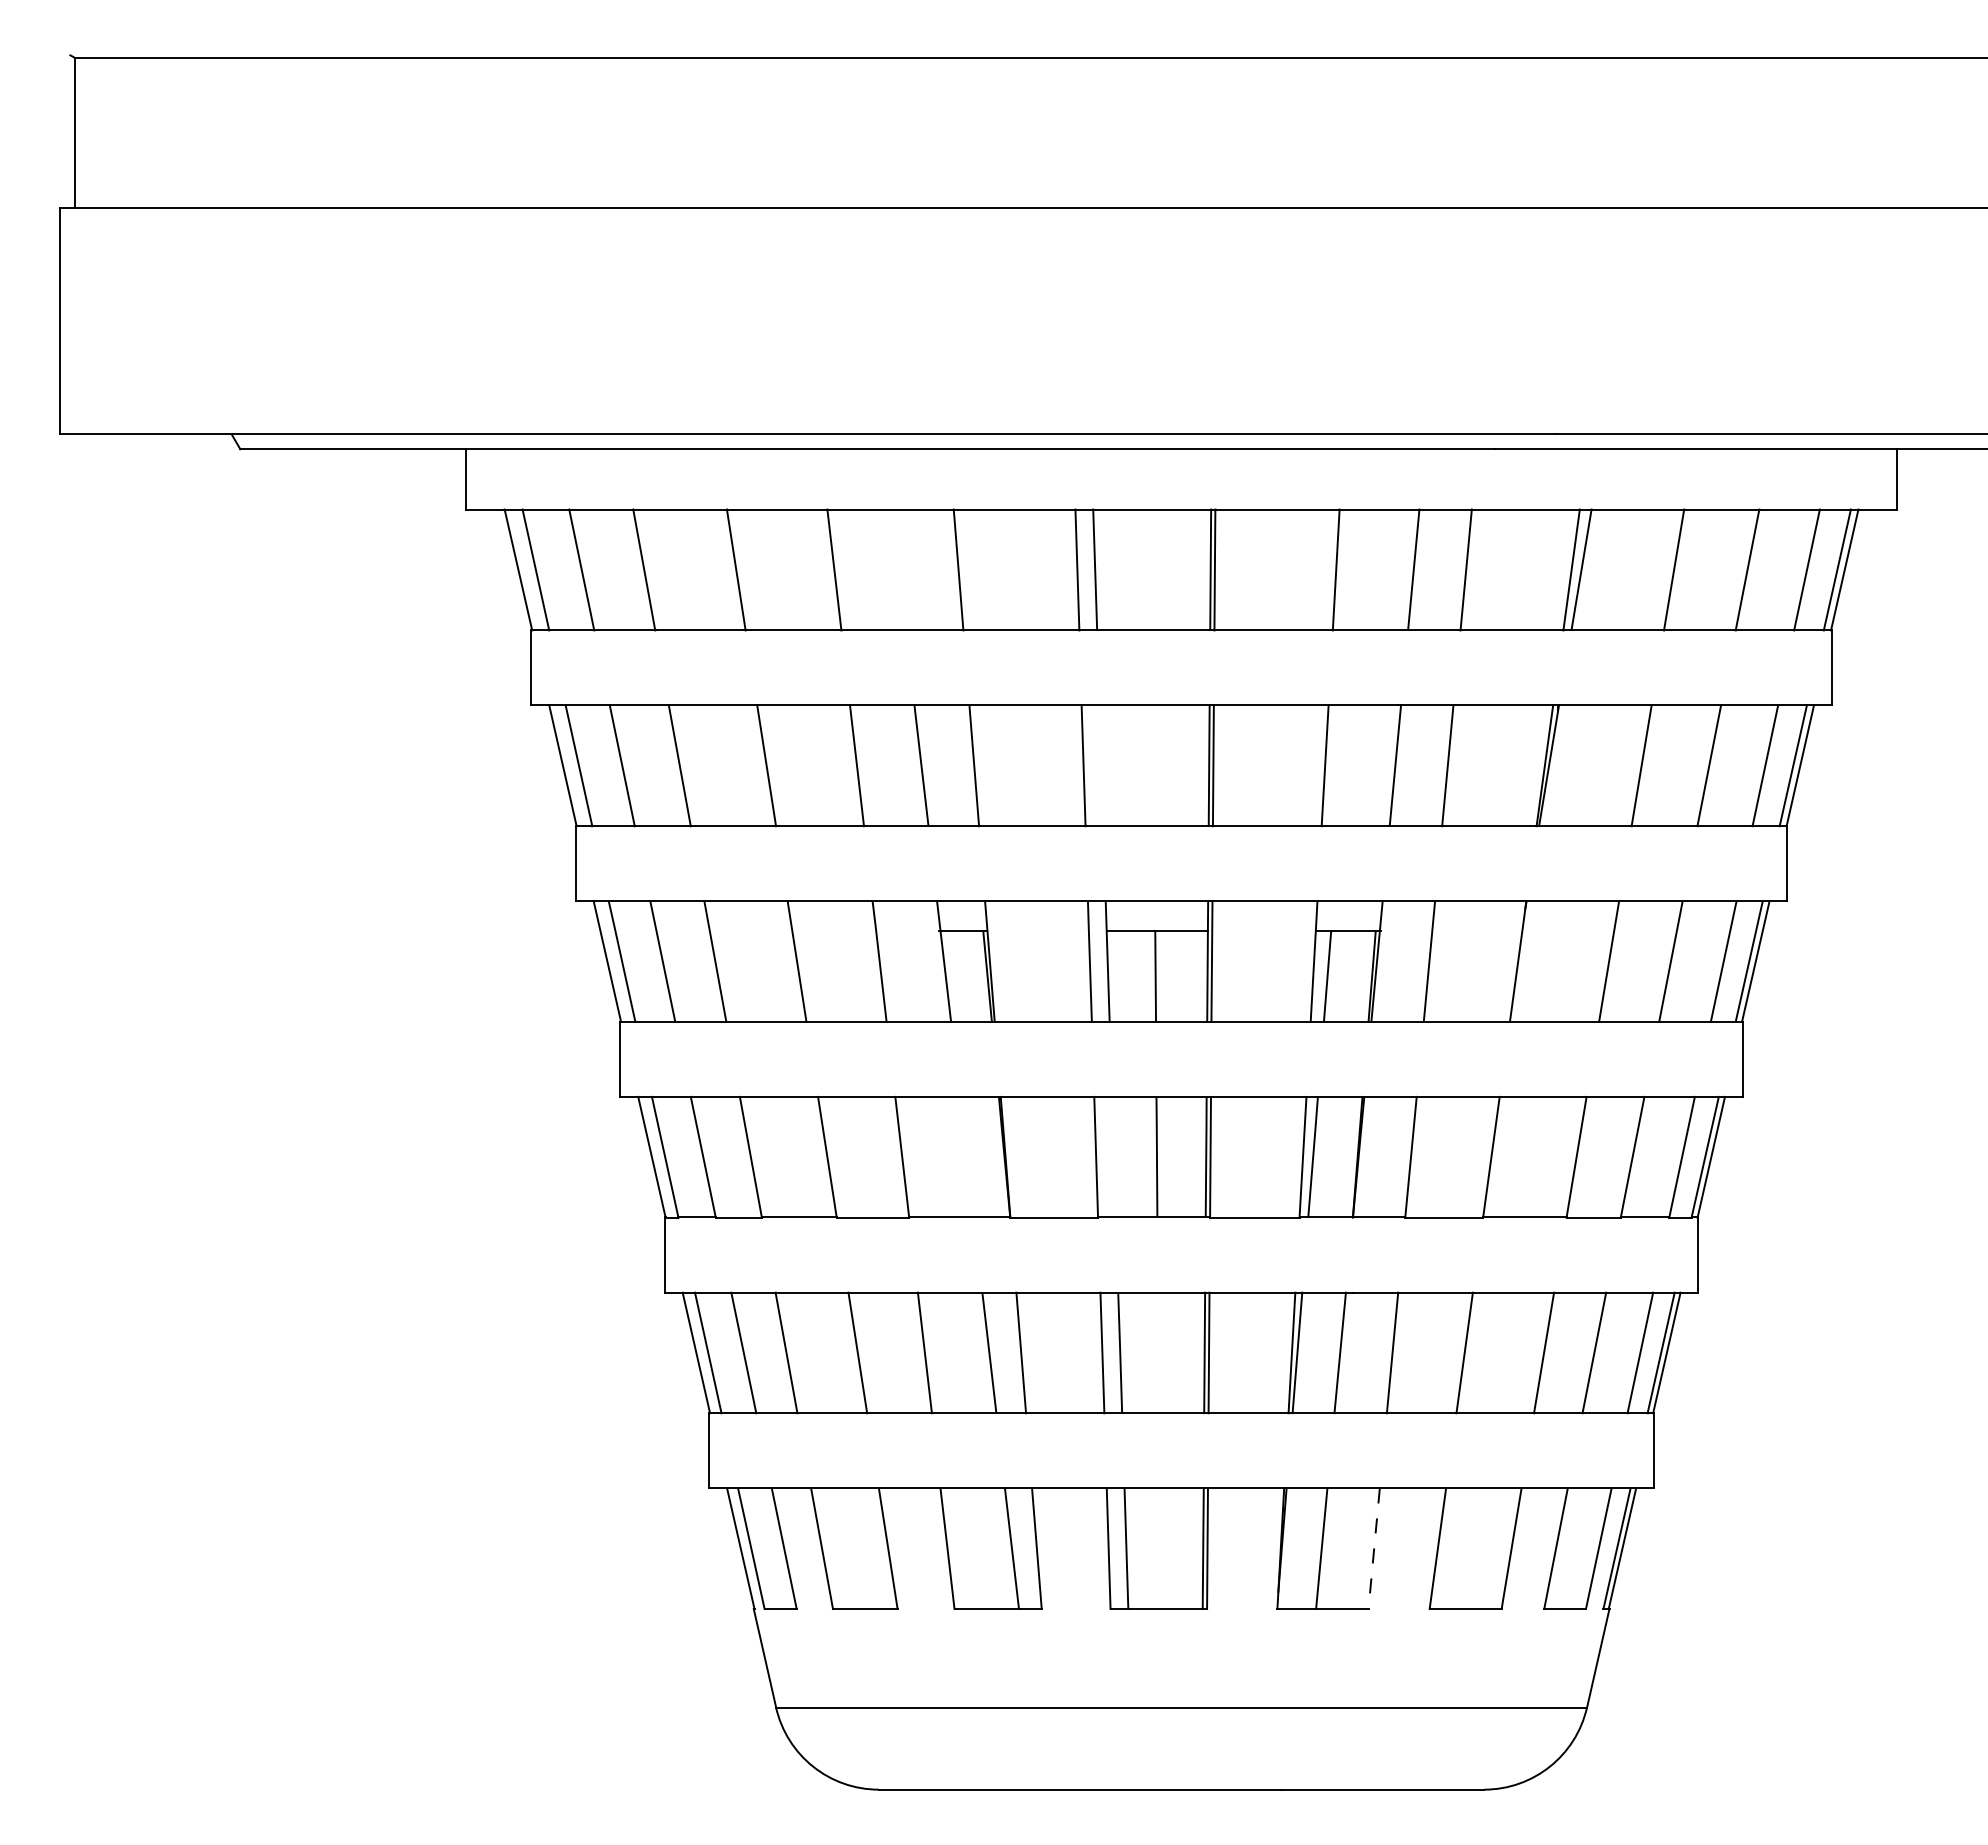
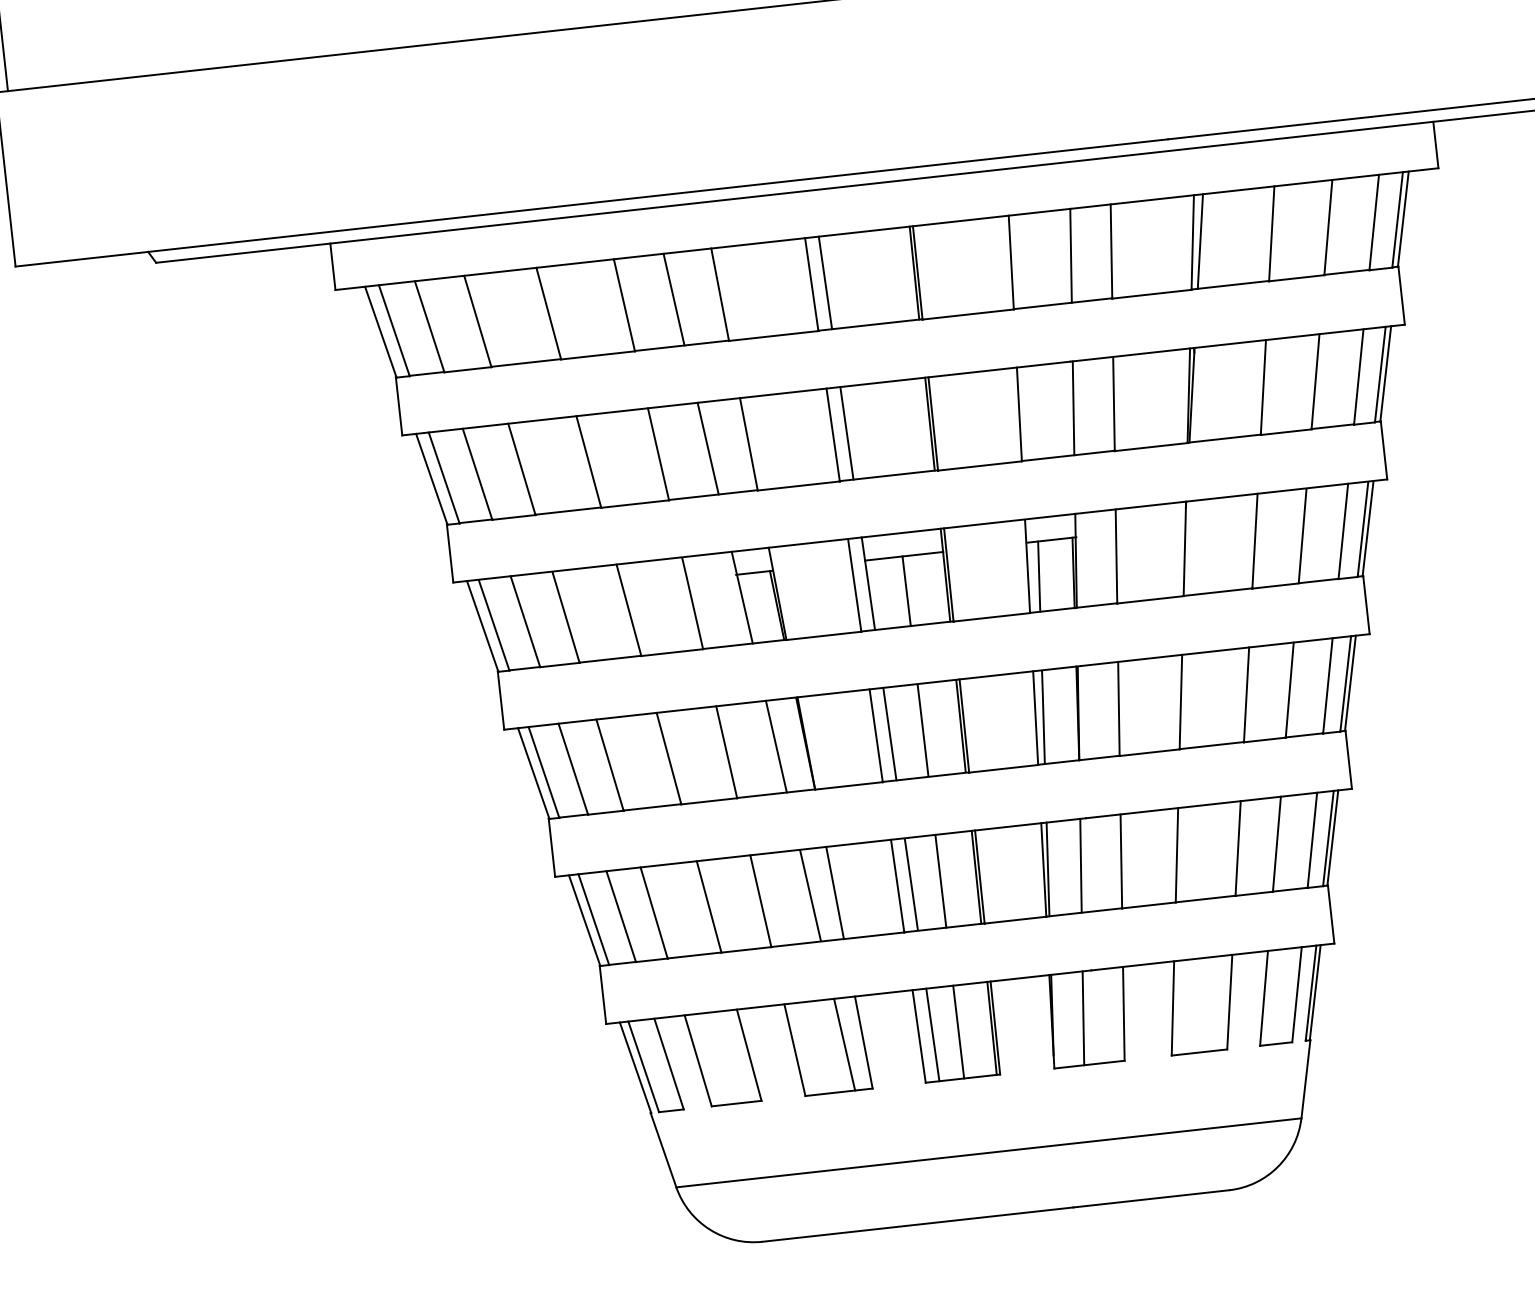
line: (898, 569) -> (673, 299), added
line: (1101, 765) -> (846, 433), added
line: (966, 1156) -> (776, 746), added
line: (1113, 1156) -> (889, 733), added
line: (1157, 1352) -> (940, 881), added
line: (1159, 1548) -> (958, 1031), added
line: (1374, 1548) -> (1124, 1013), dashed -> solid

